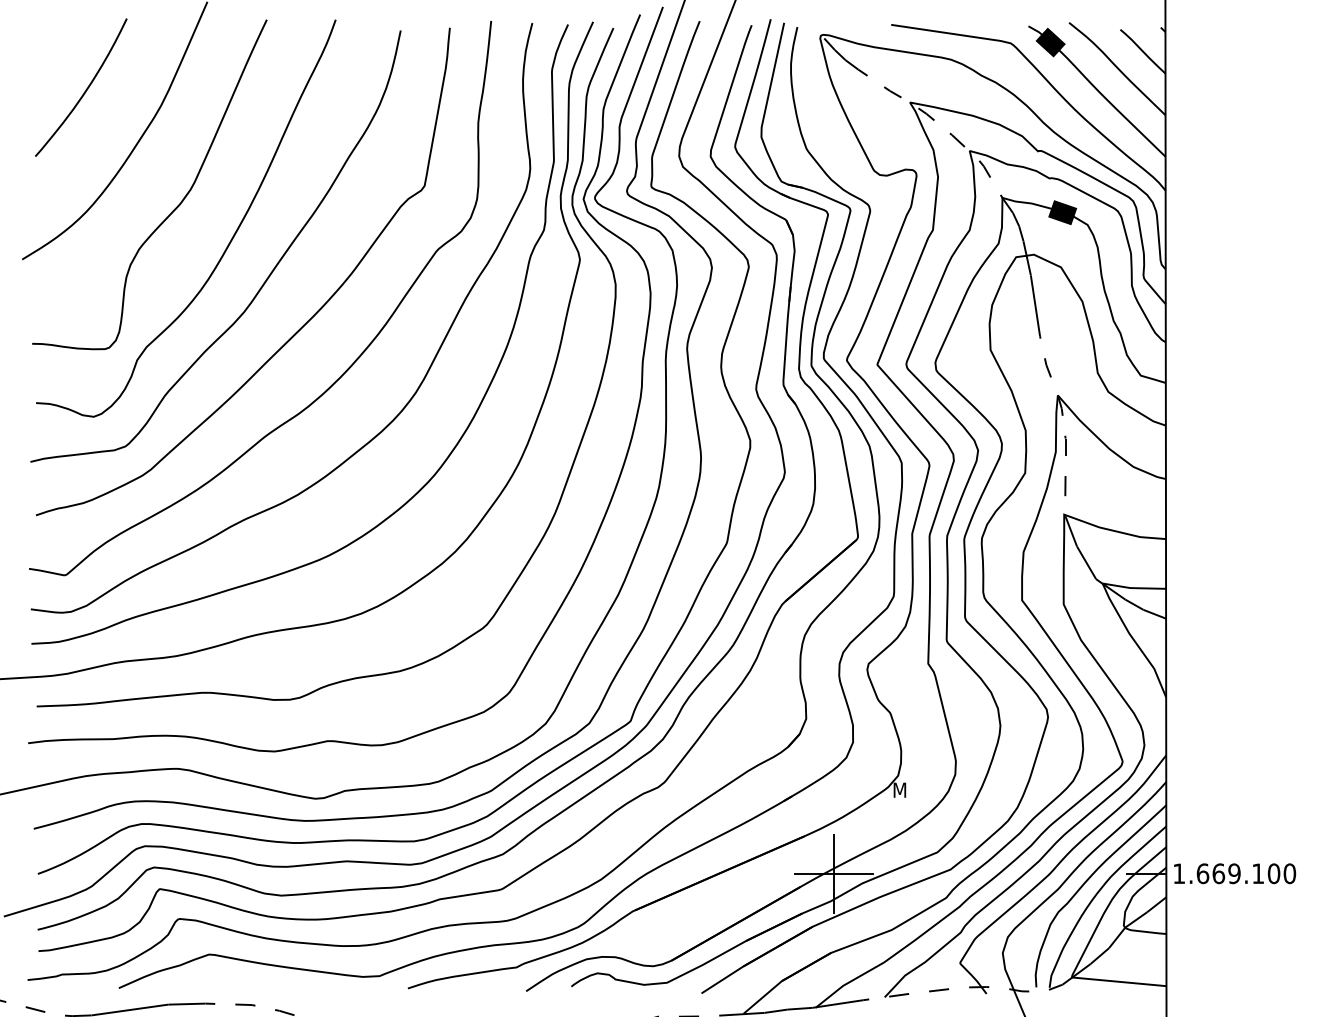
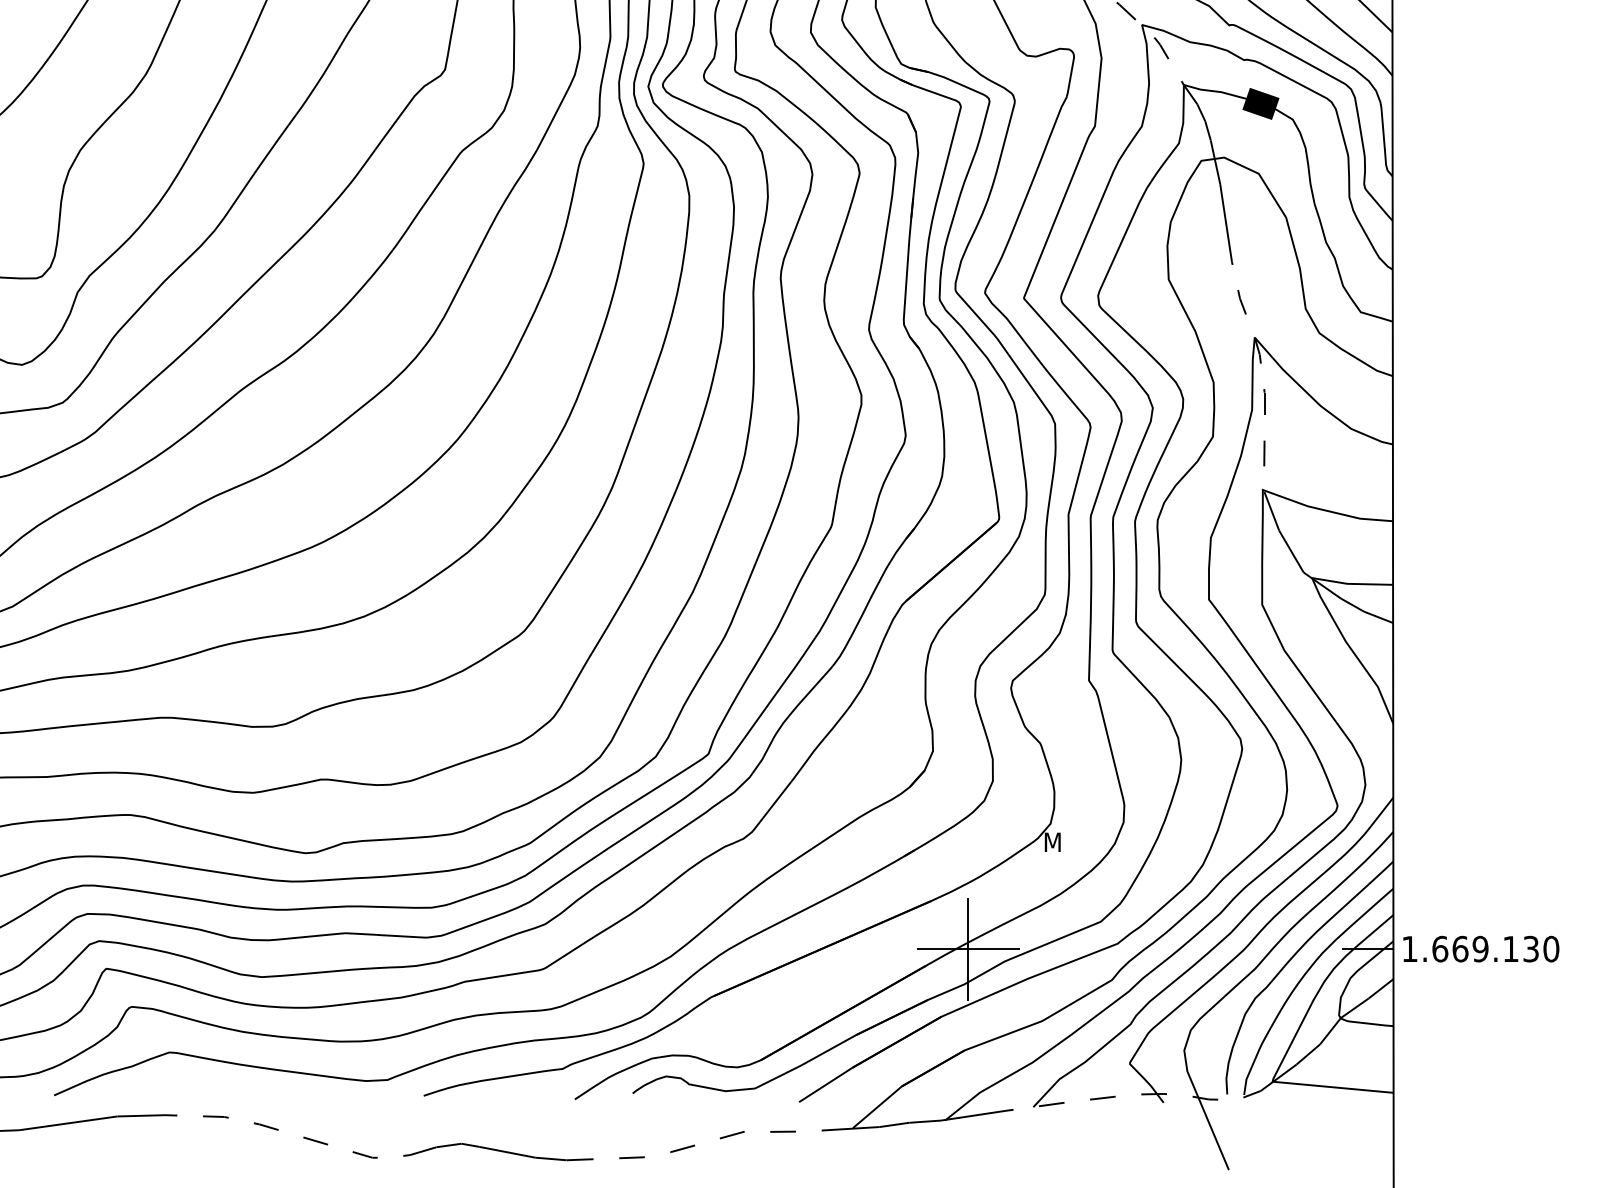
text: (1273, 873) -> (1530, 948), 1.669.100 -> 1.669.130

